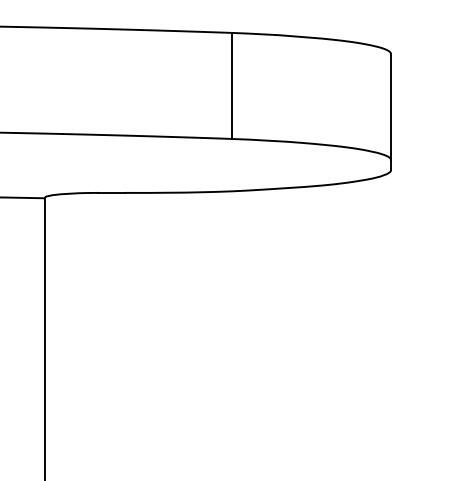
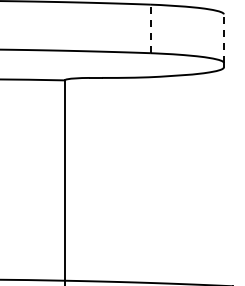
line: (230, 84) -> (150, 28), solid -> dashed
line: (390, 106) -> (223, 38), solid -> dashed

